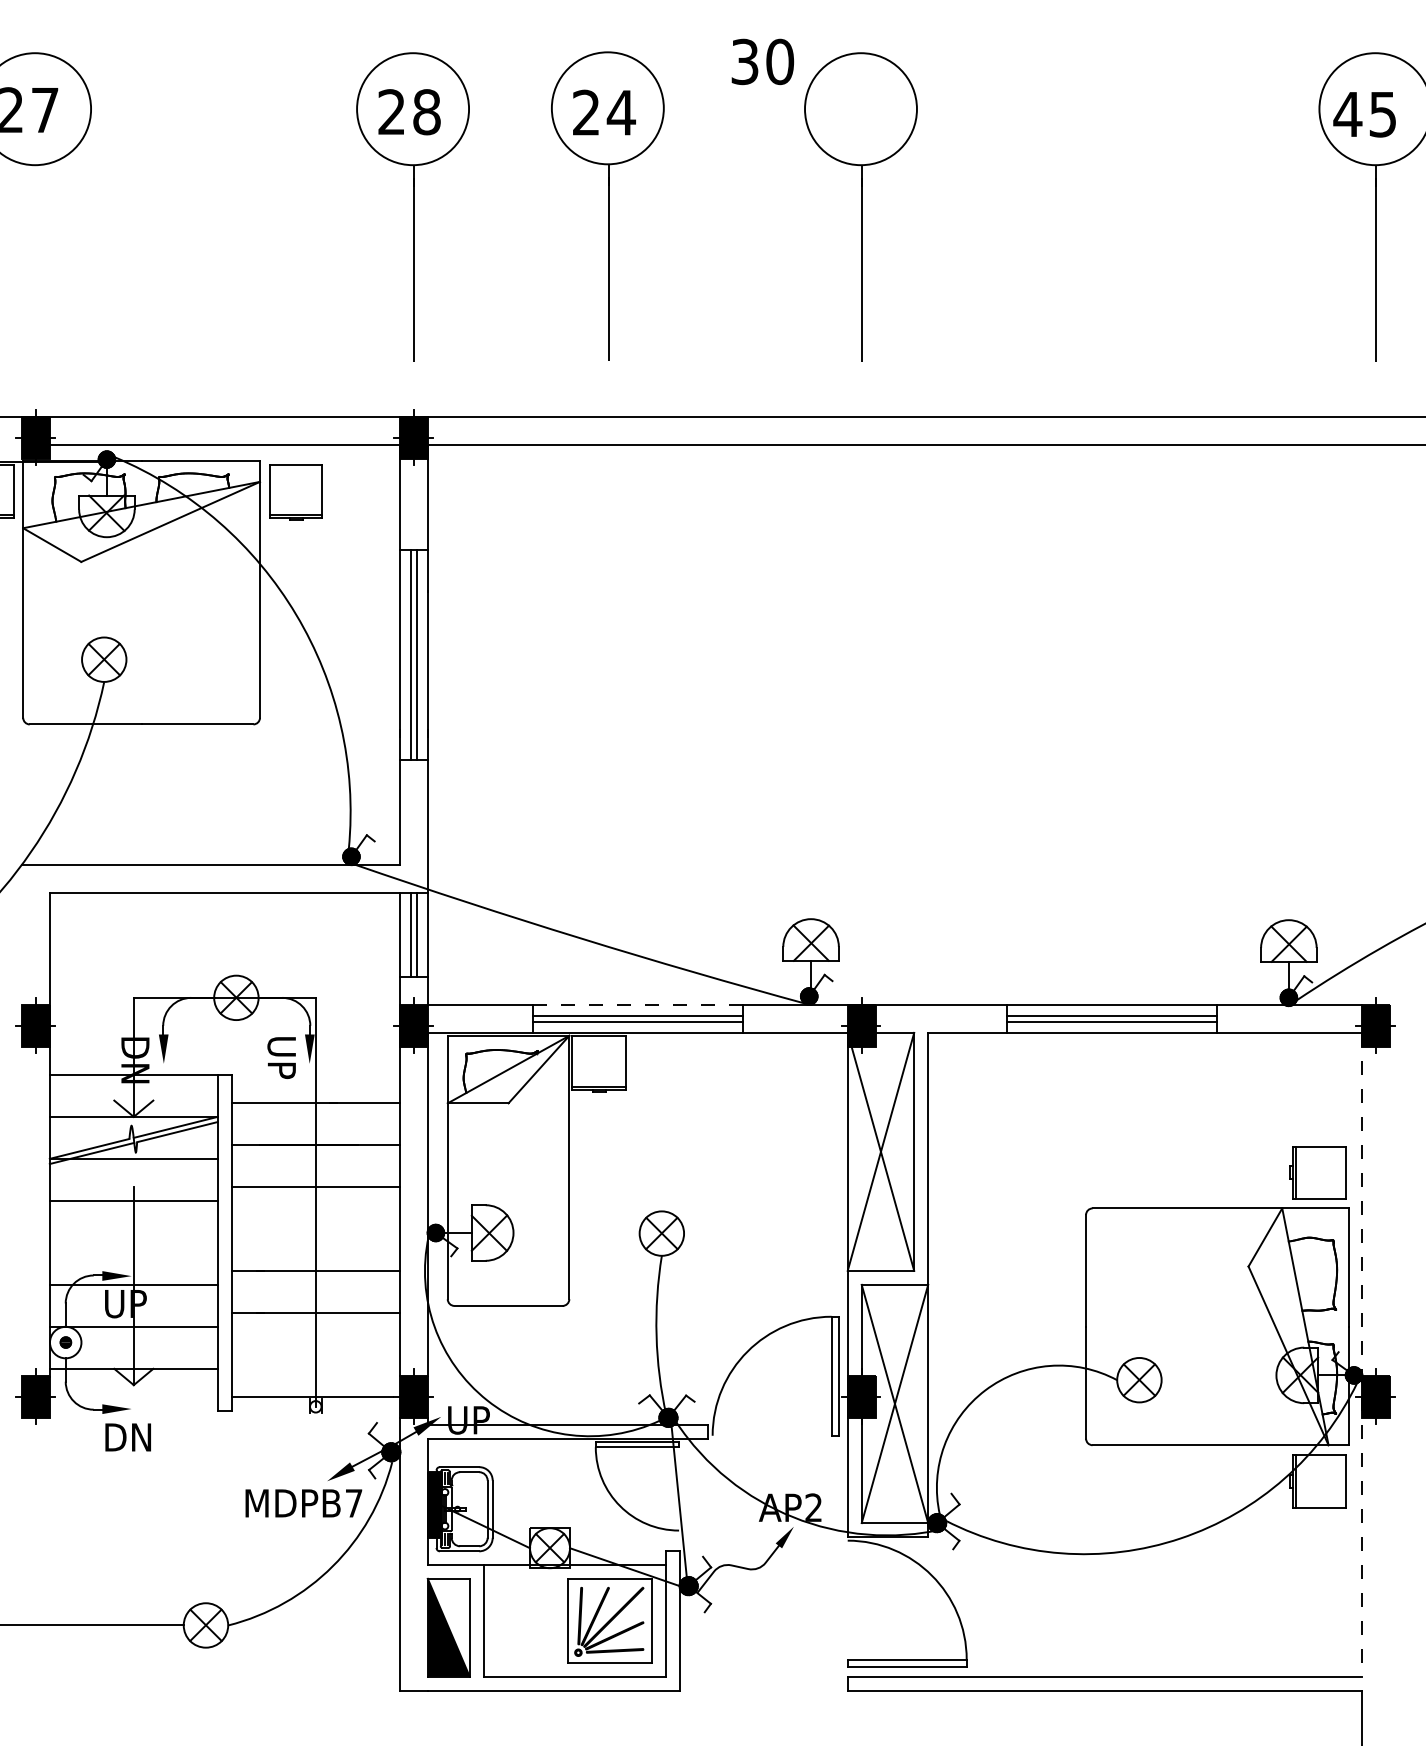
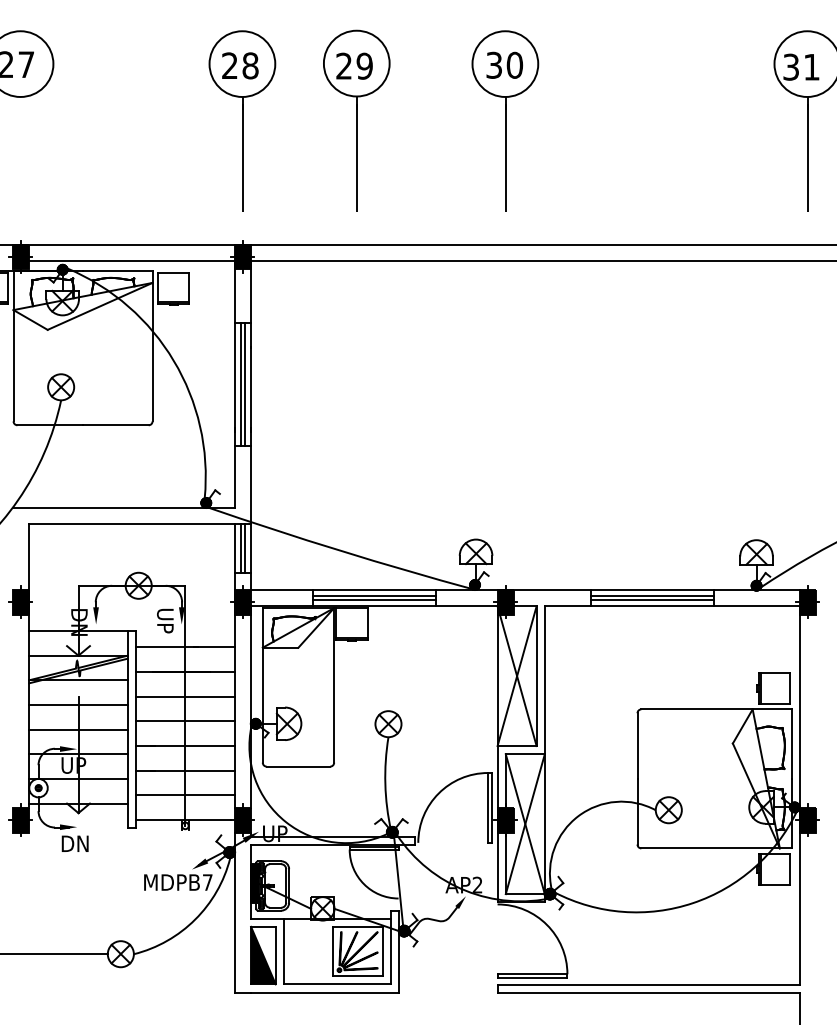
text: (762, 60) -> (504, 64), moved
text: (621, 111) -> (364, 65), 24 -> 29
text: (1363, 113) -> (800, 66), 45 -> 31
line: (638, 1004) -> (374, 589), dashed -> solid
line: (316, 1229) -> (185, 721), added
line: (133, 1242) -> (78, 729), added
line: (316, 1355) -> (185, 795), added
line: (1362, 1355) -> (799, 795), dashed -> solid

